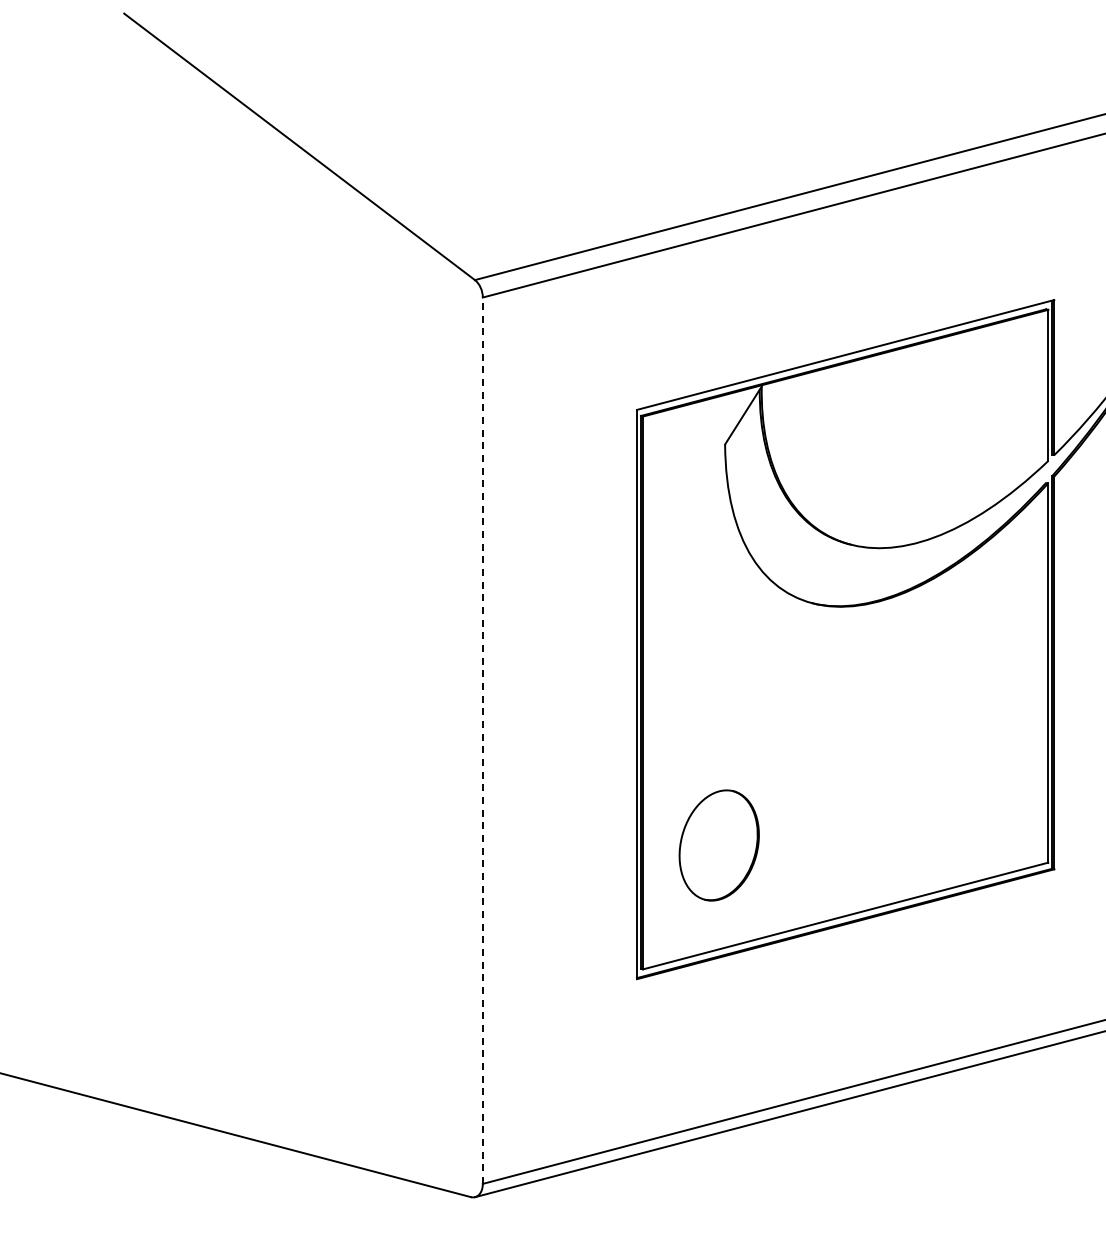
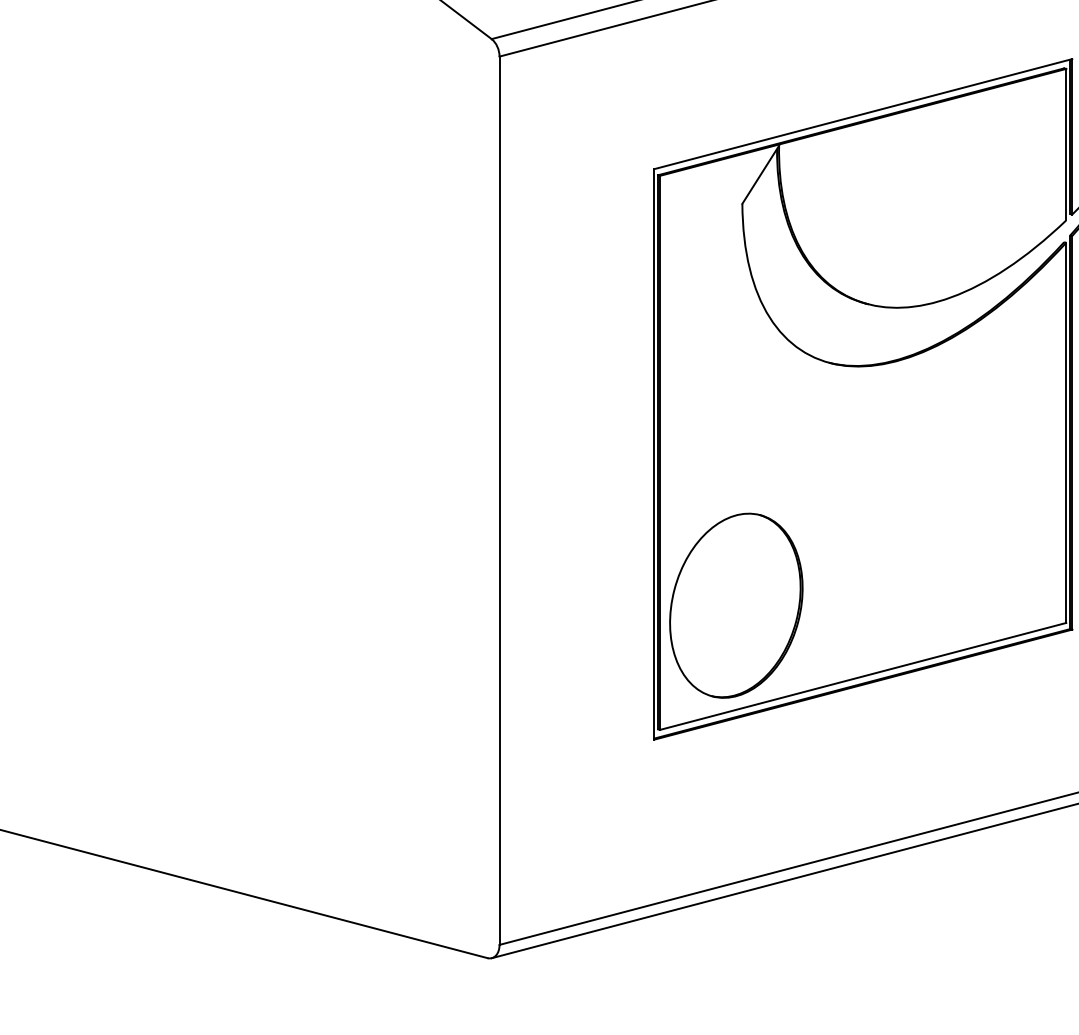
line: (482, 740) -> (499, 500), dashed -> solid
part: (719, 845) -> (736, 605), size x1.67

